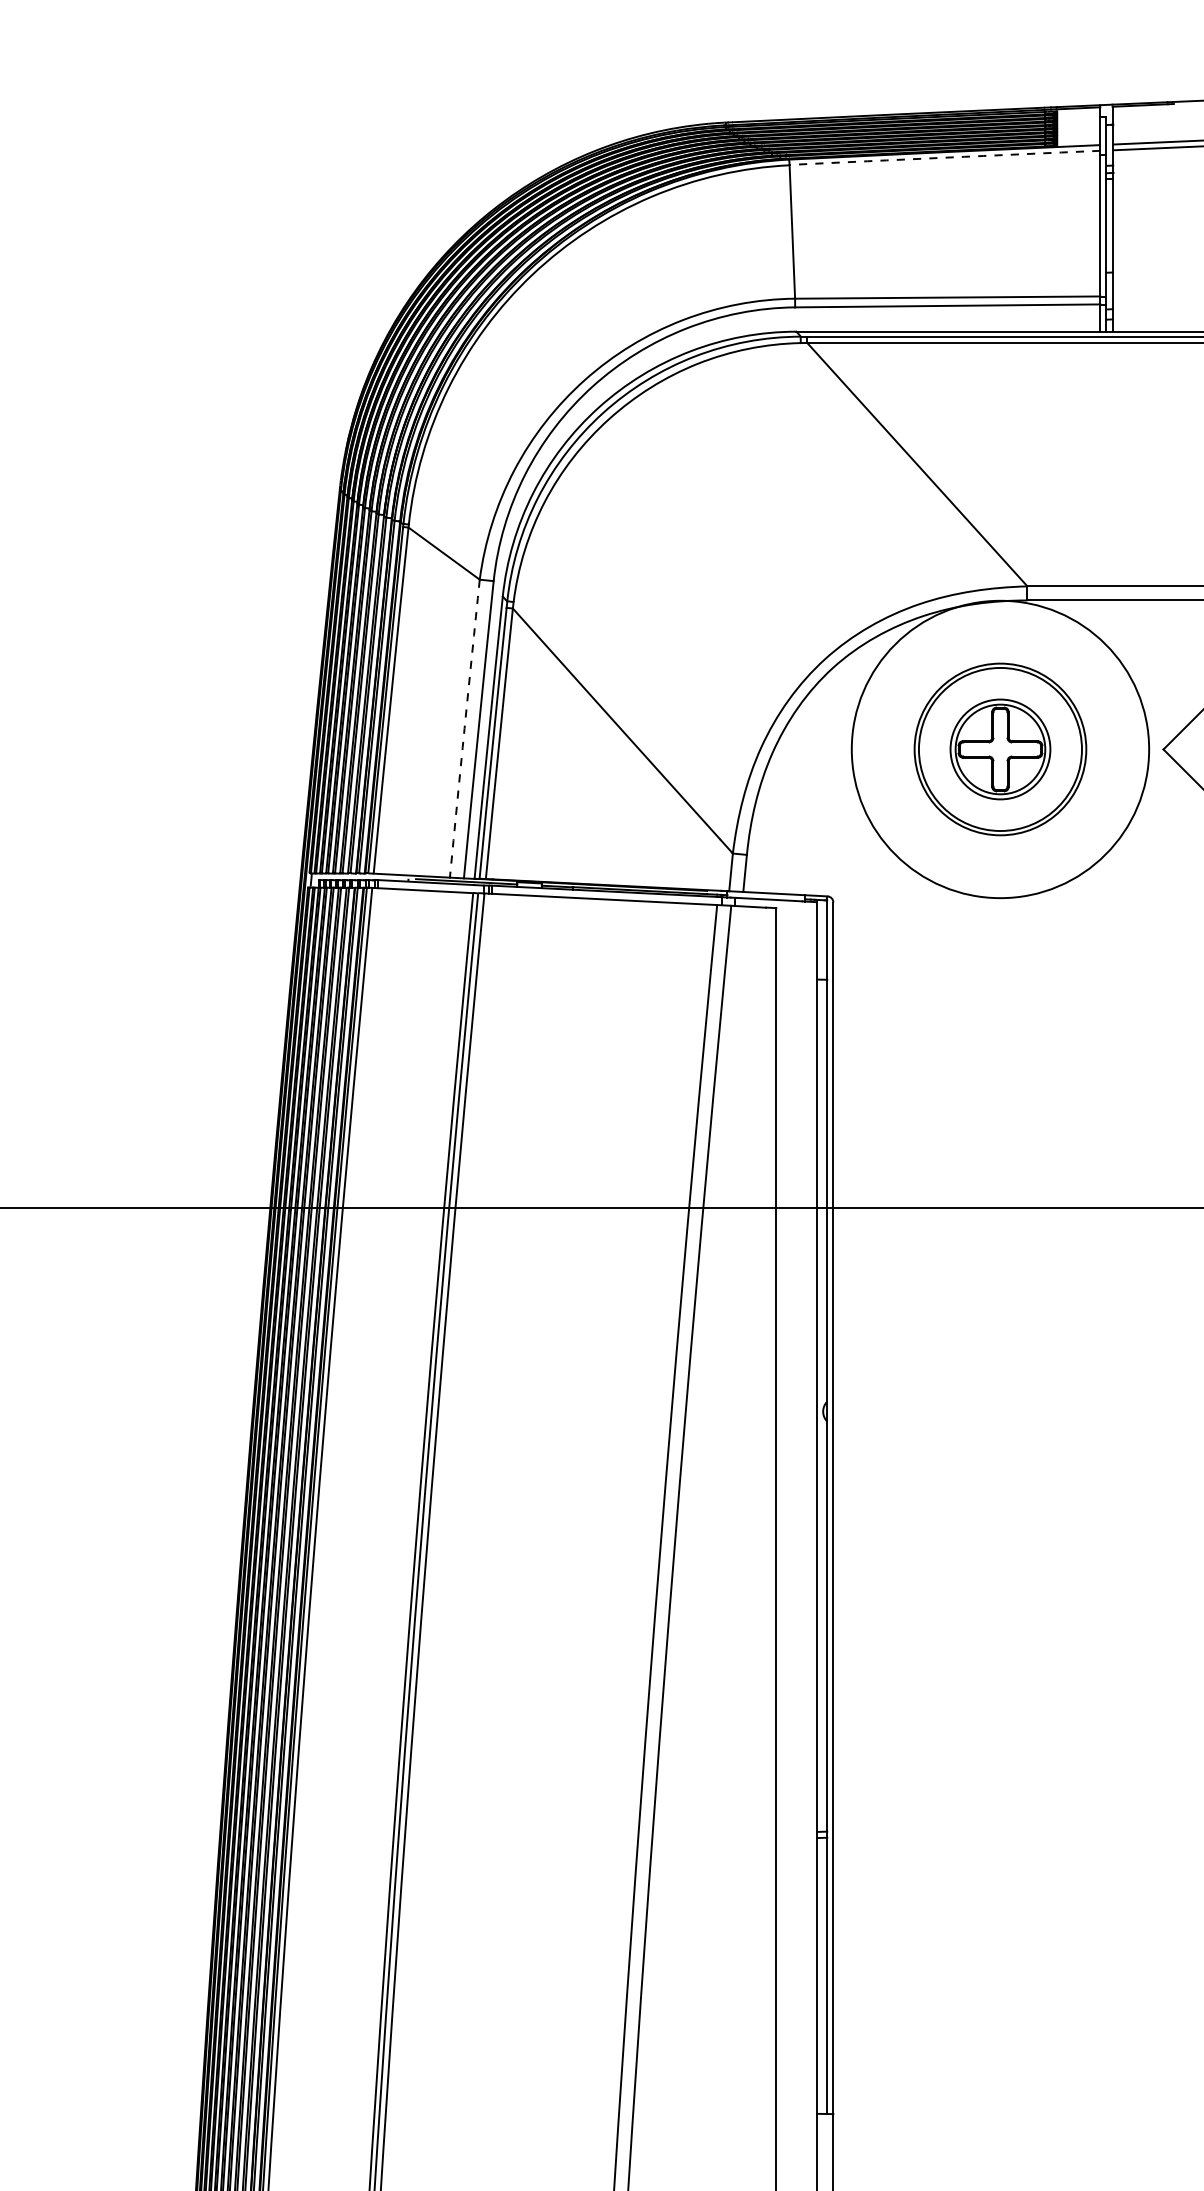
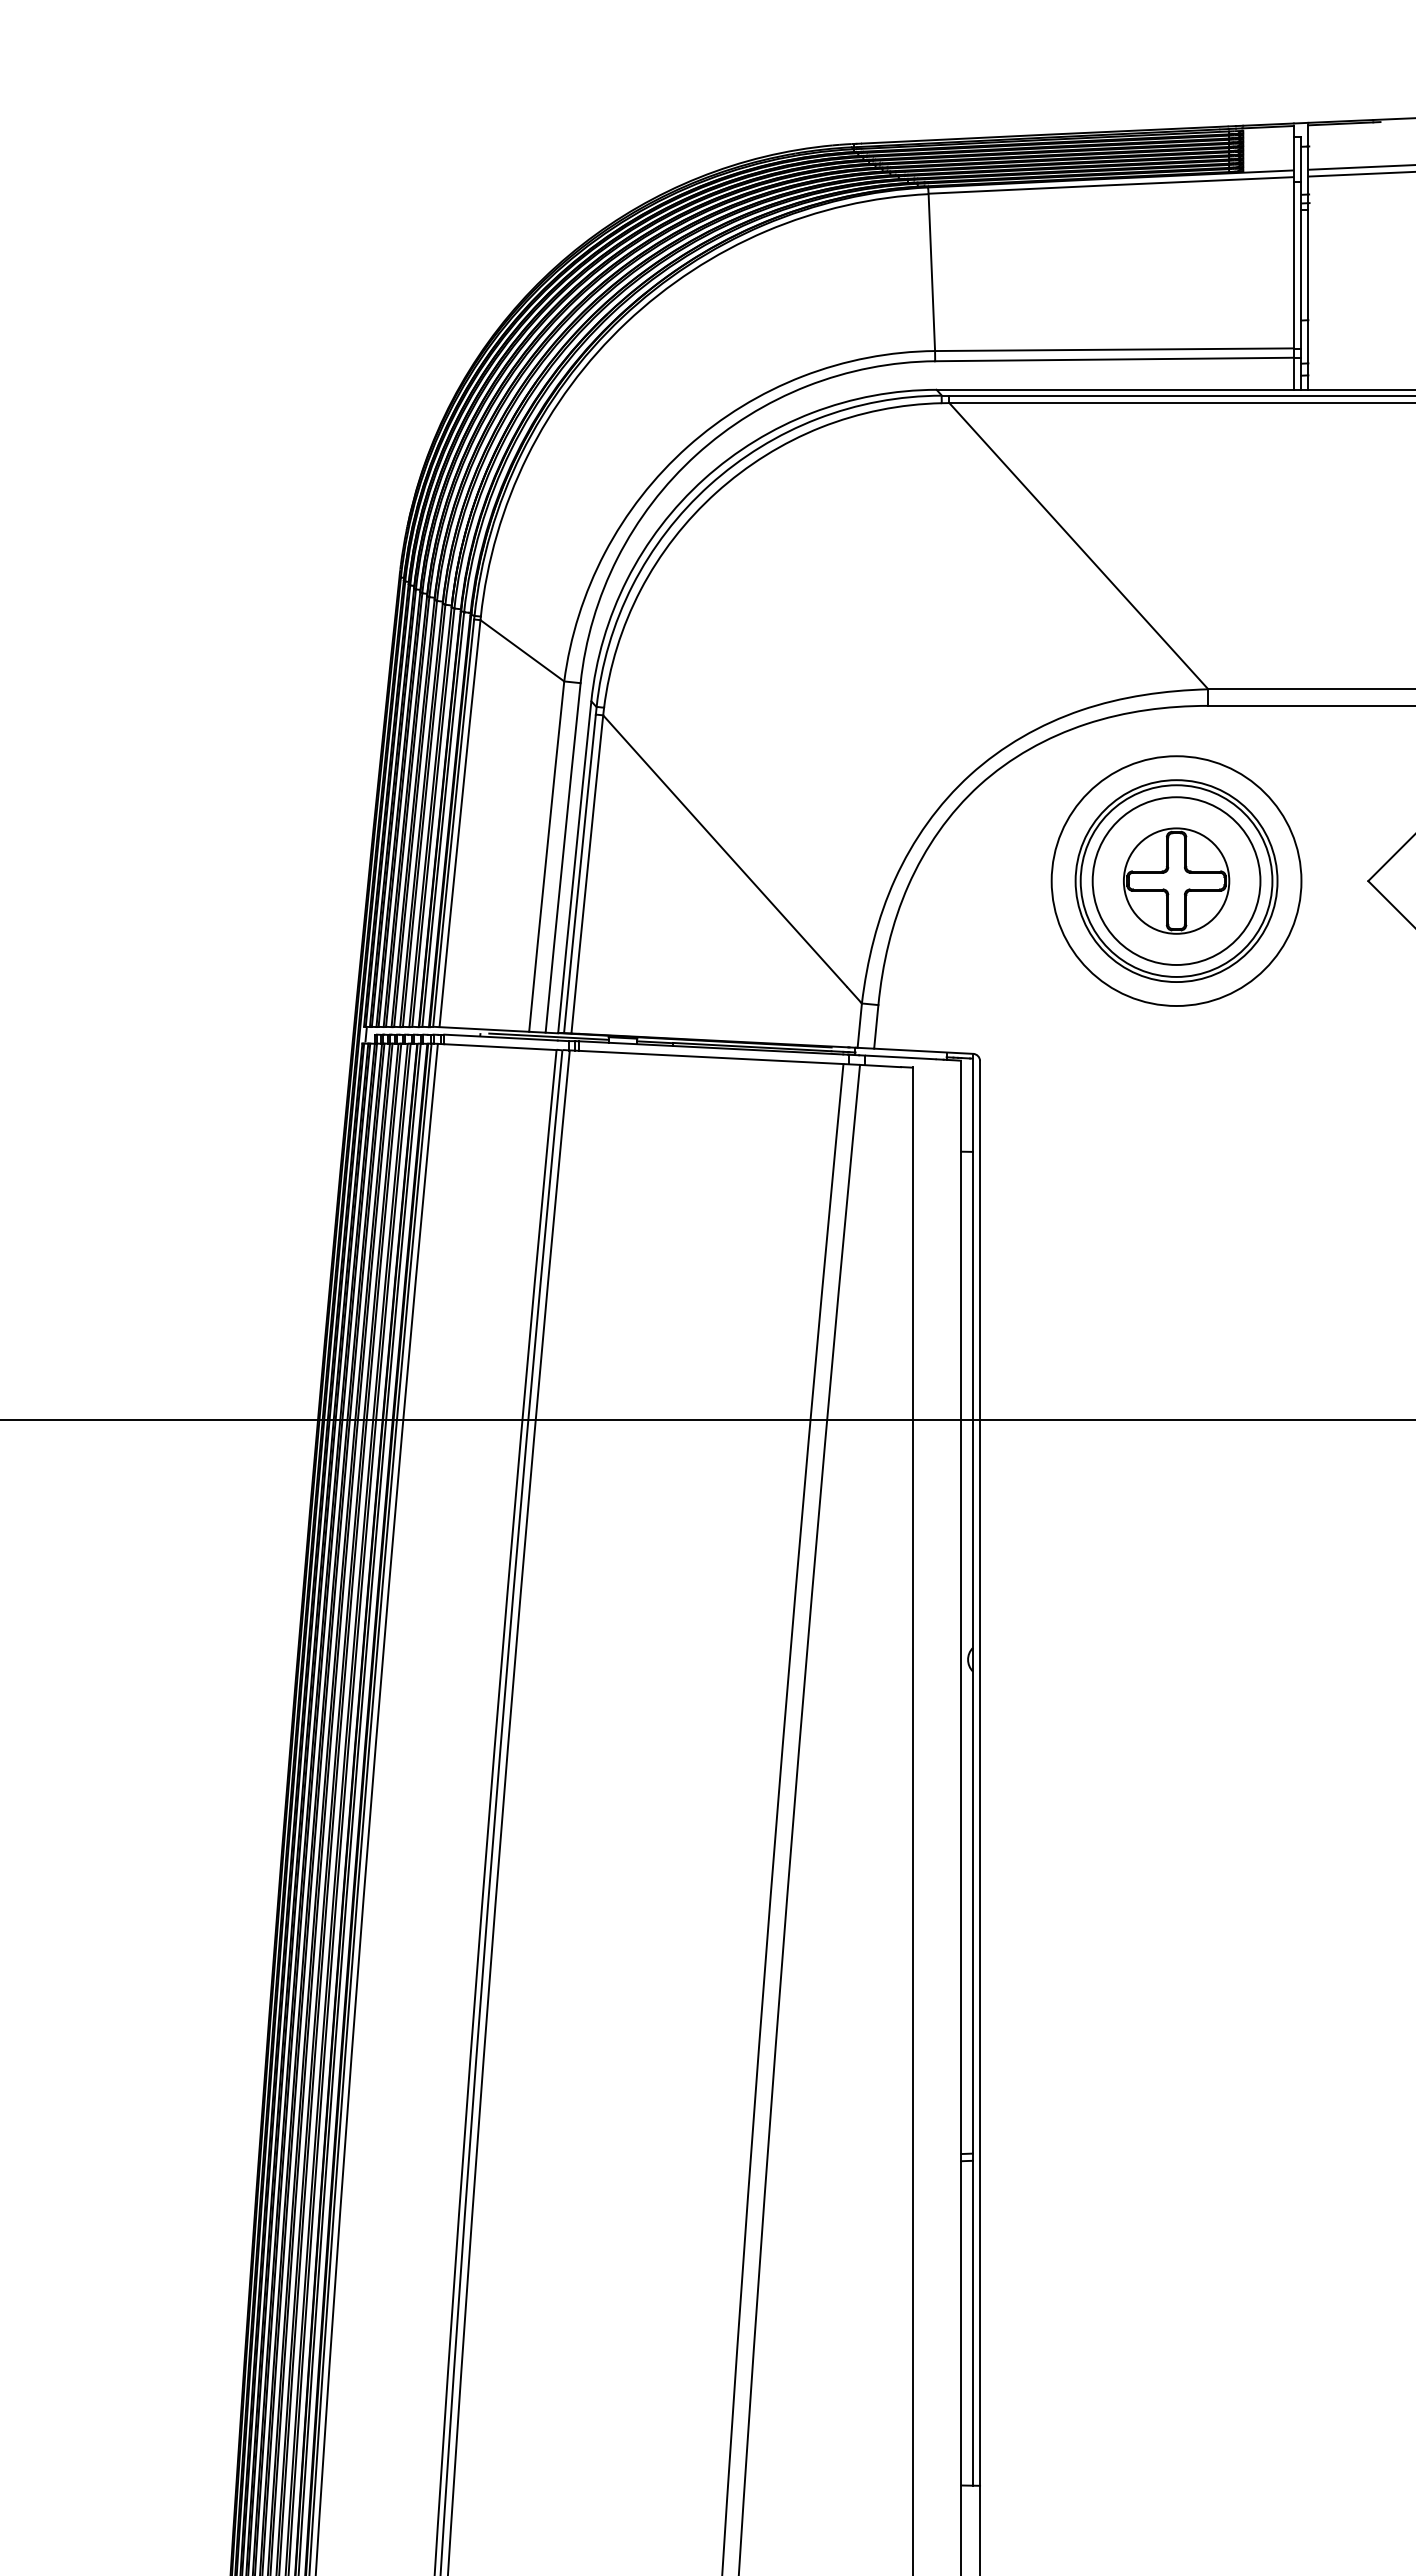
arc: (945, 157) -> (1111, 185), dashed -> solid
arc: (464, 728) -> (546, 856), dashed -> solid
circle: (1000, 748) -> (1176, 880), size x1.43
circle: (1000, 749) -> (1176, 881), size x0.71

